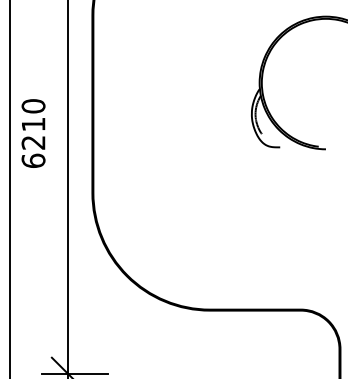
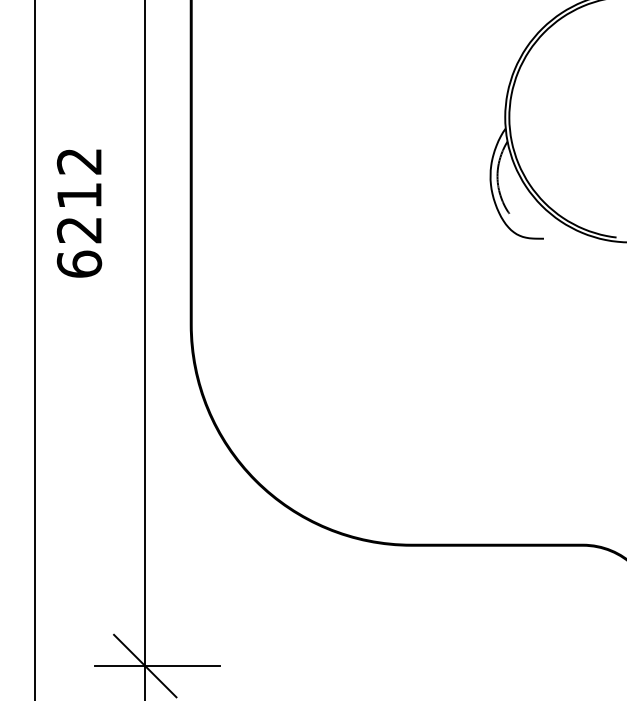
text: (33, 106) -> (79, 161), 6210 -> 6212

